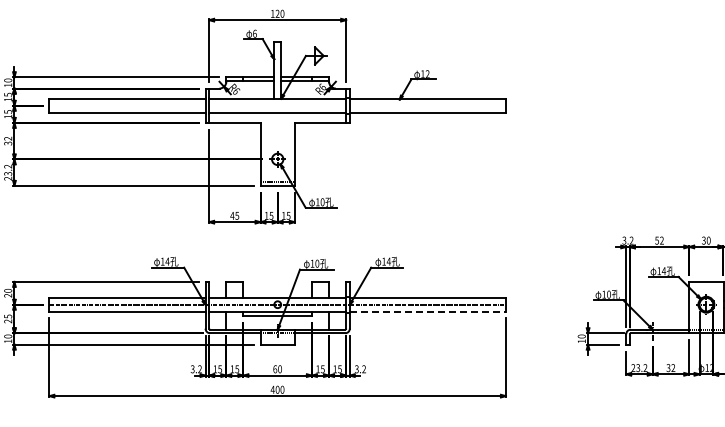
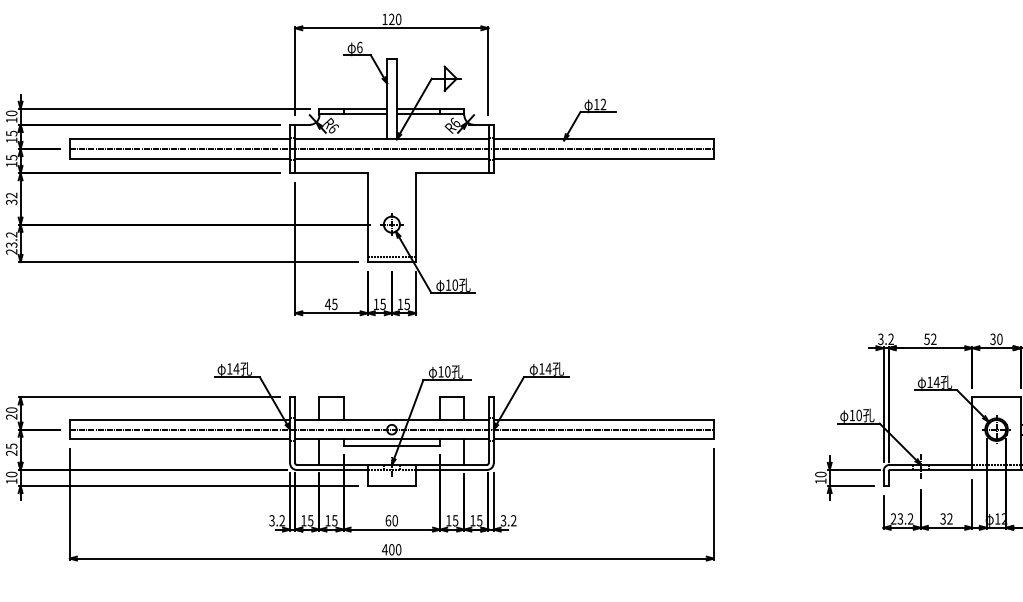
line: (277, 105) -> (391, 148), added
line: (428, 311) -> (604, 439), dashed -> solid

